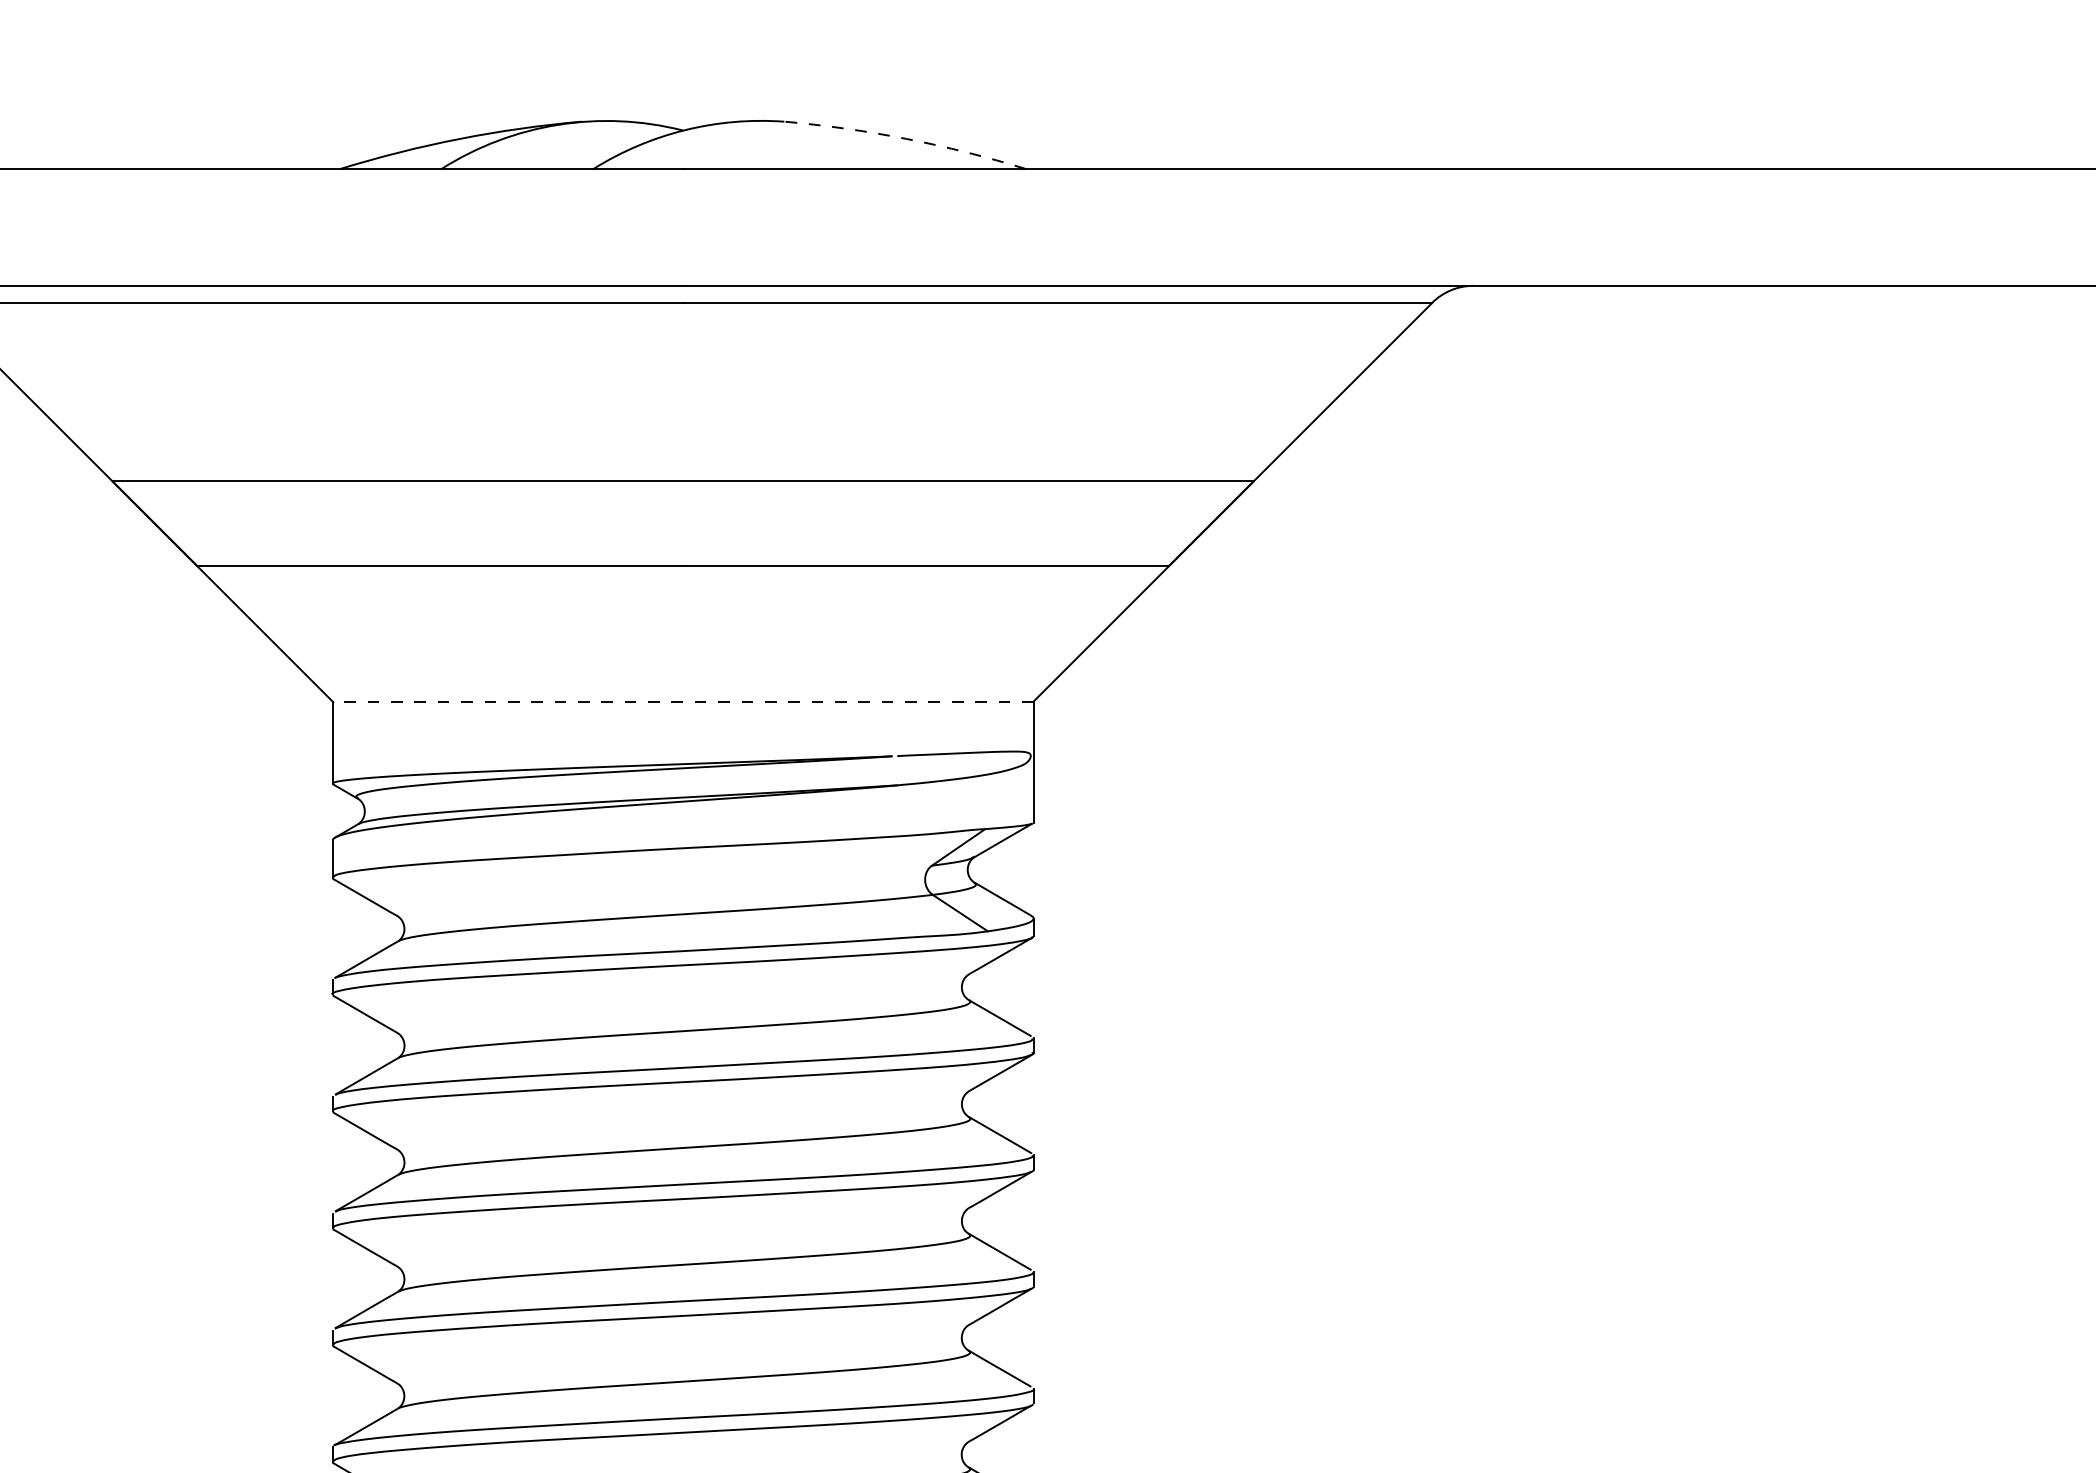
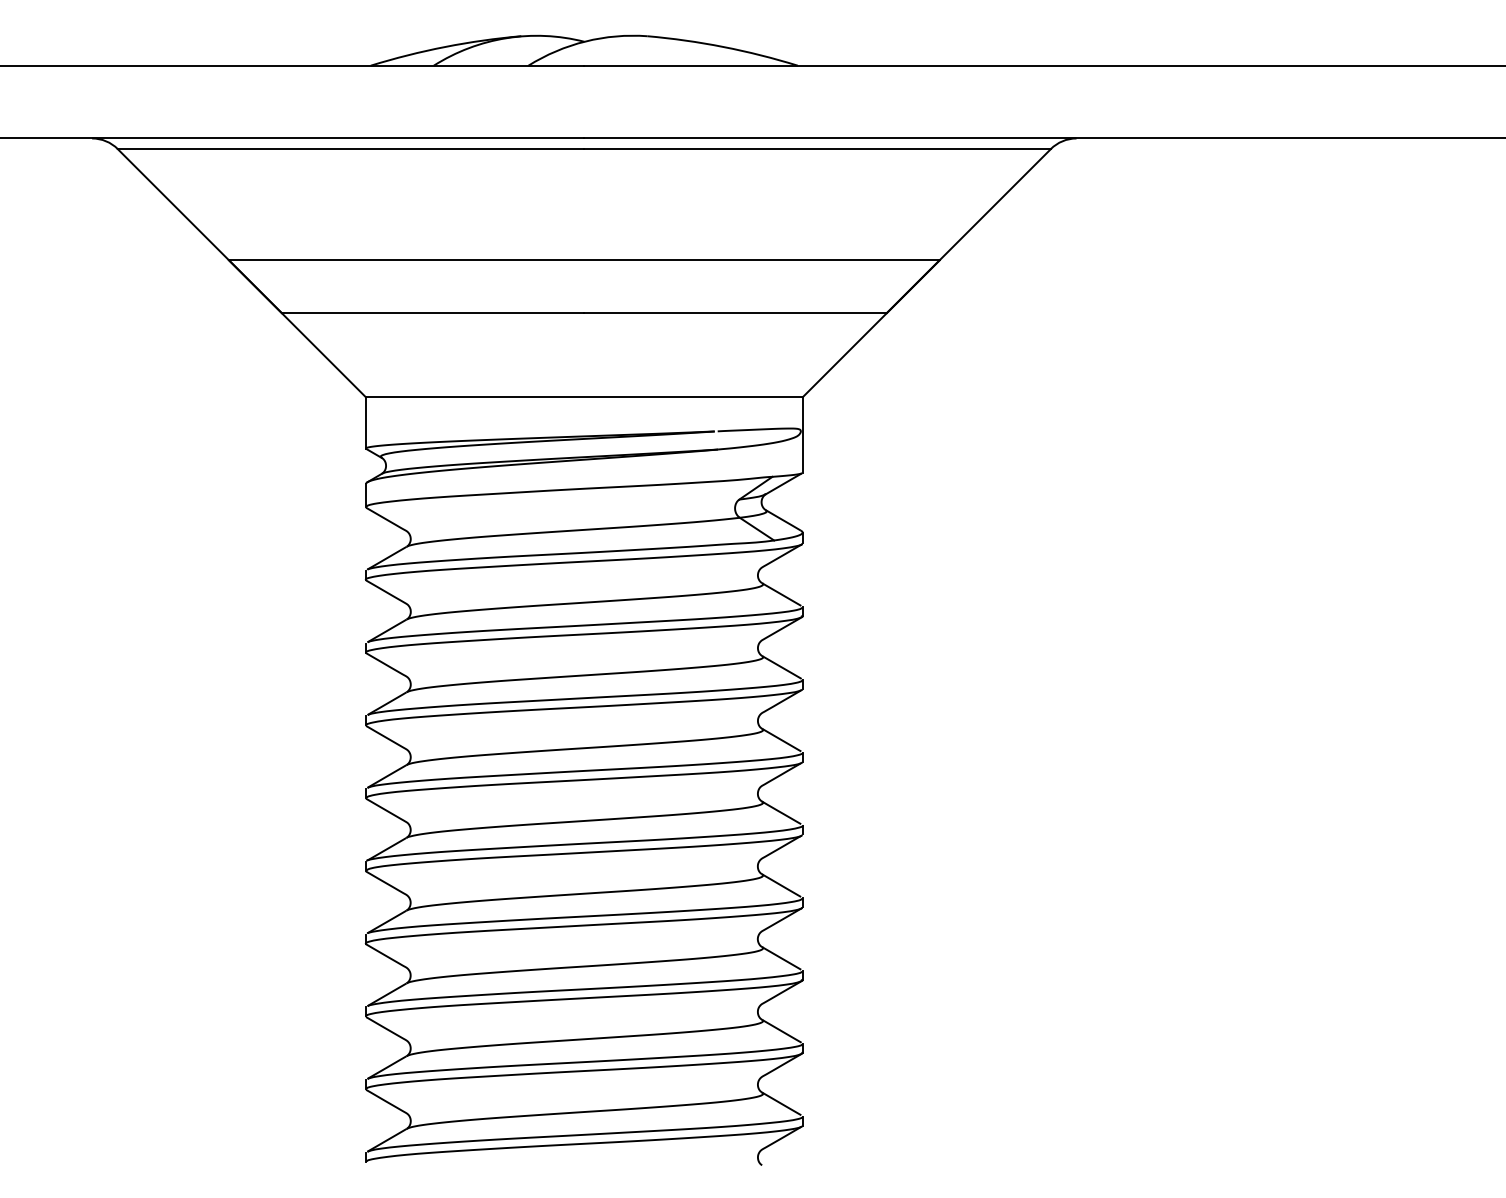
arc: (906, 138) -> (723, 46), dashed -> solid
line: (681, 701) -> (583, 397), dashed -> solid

